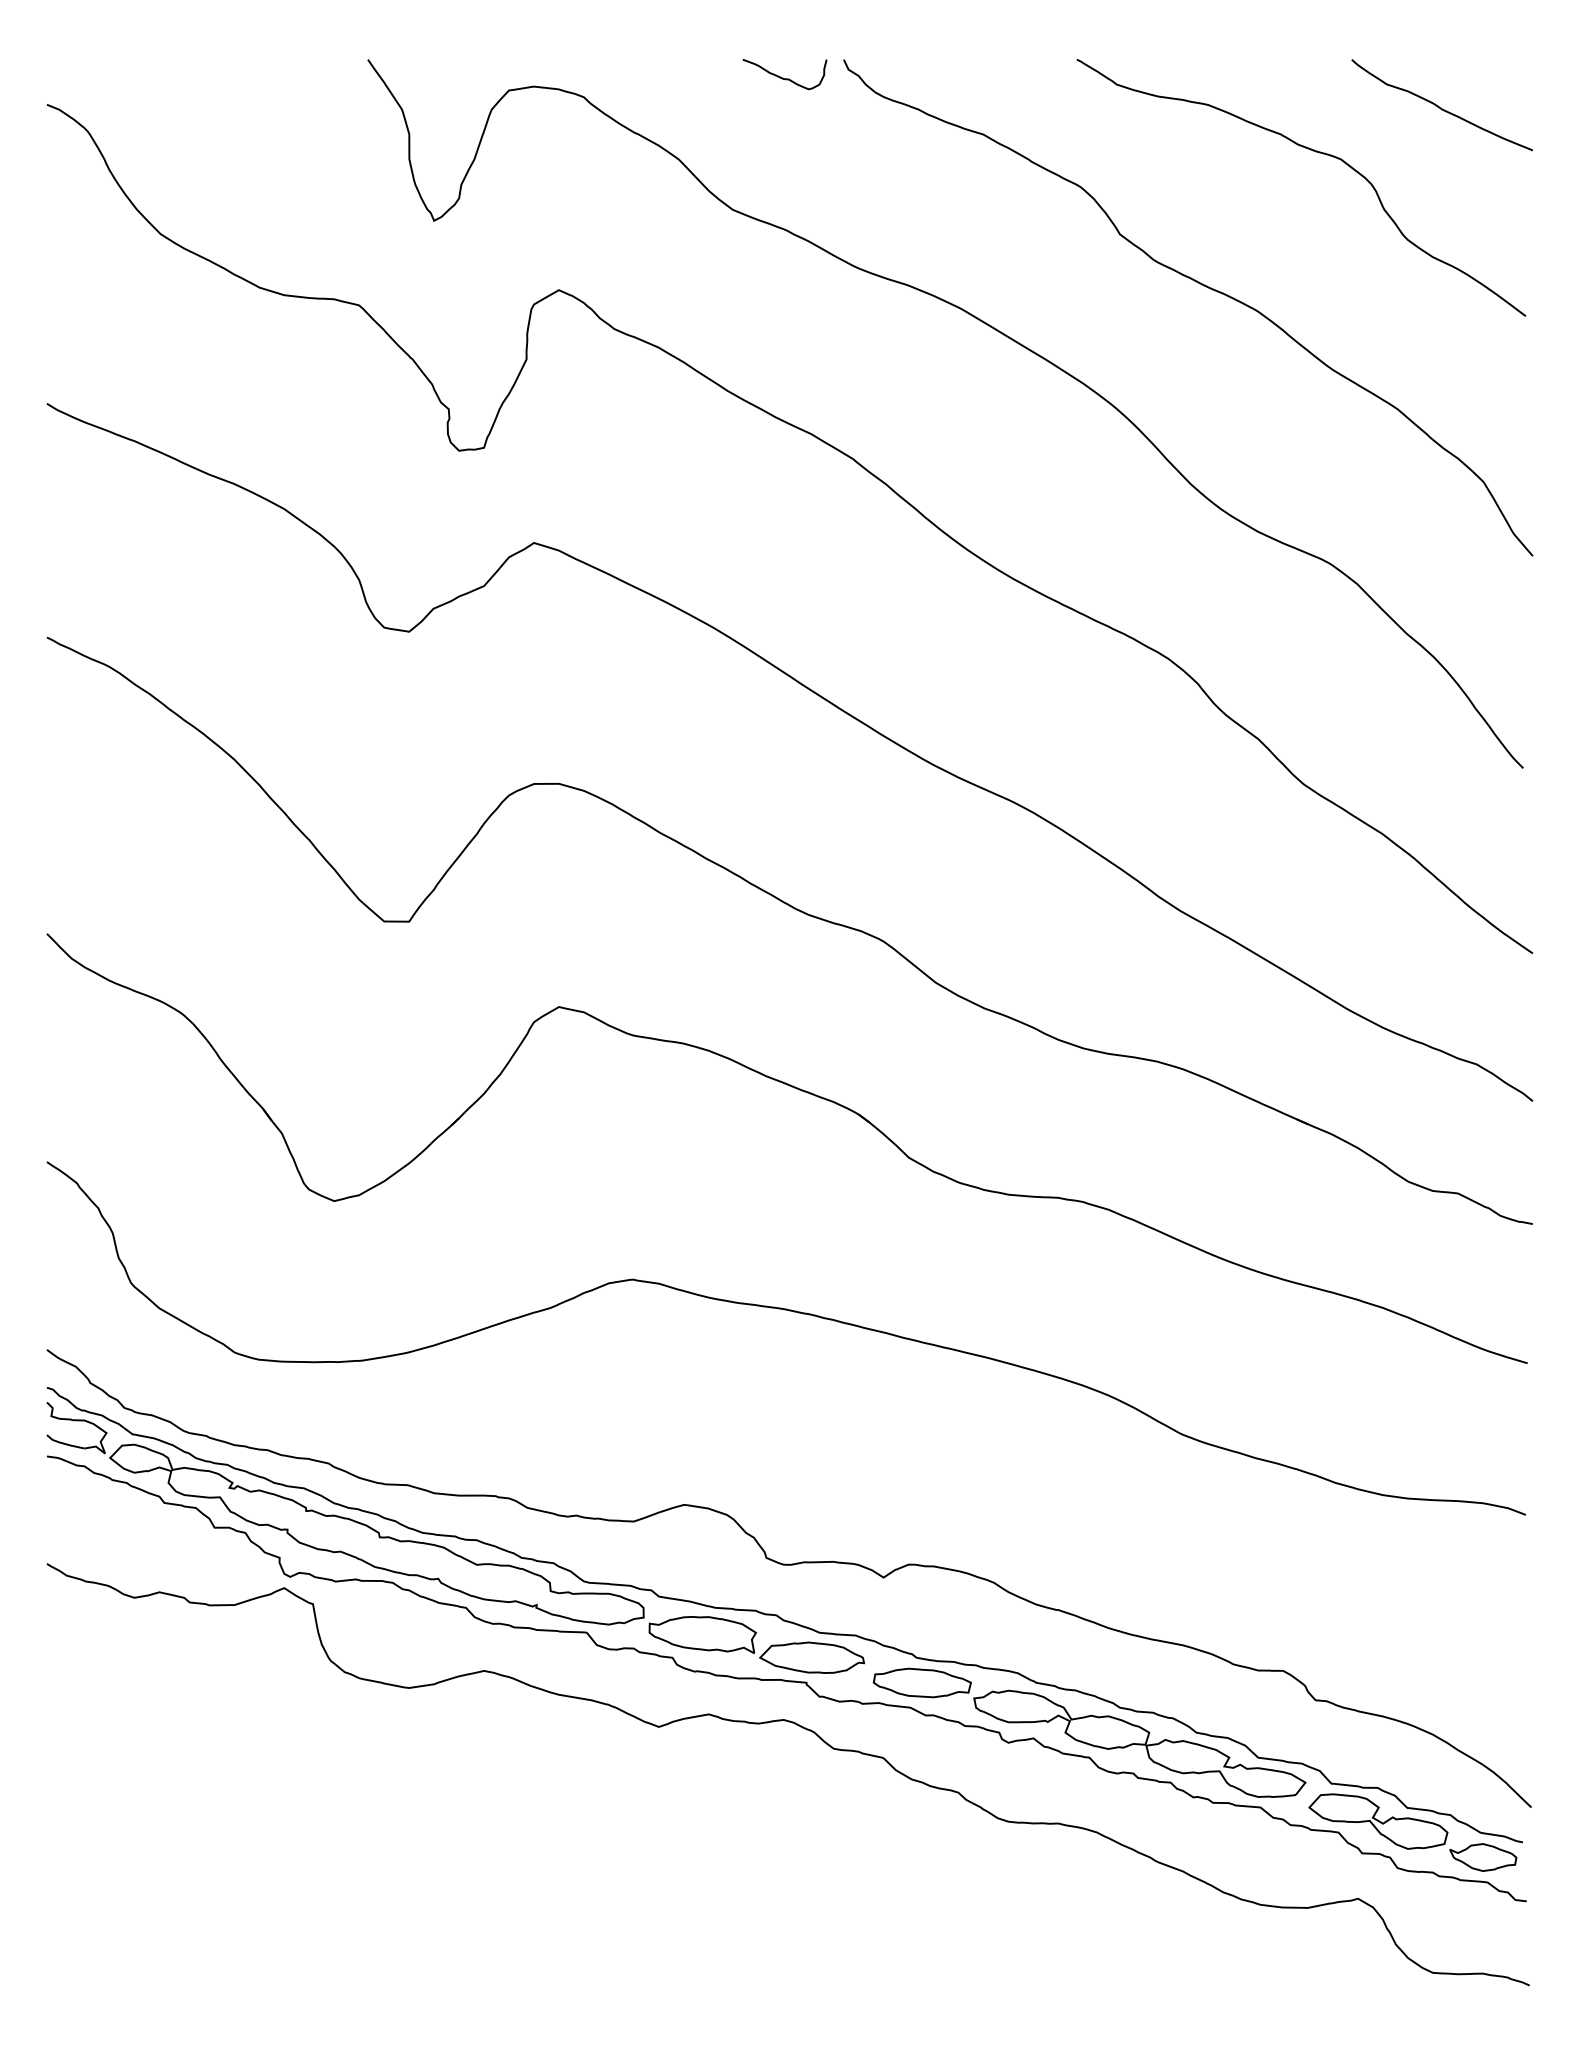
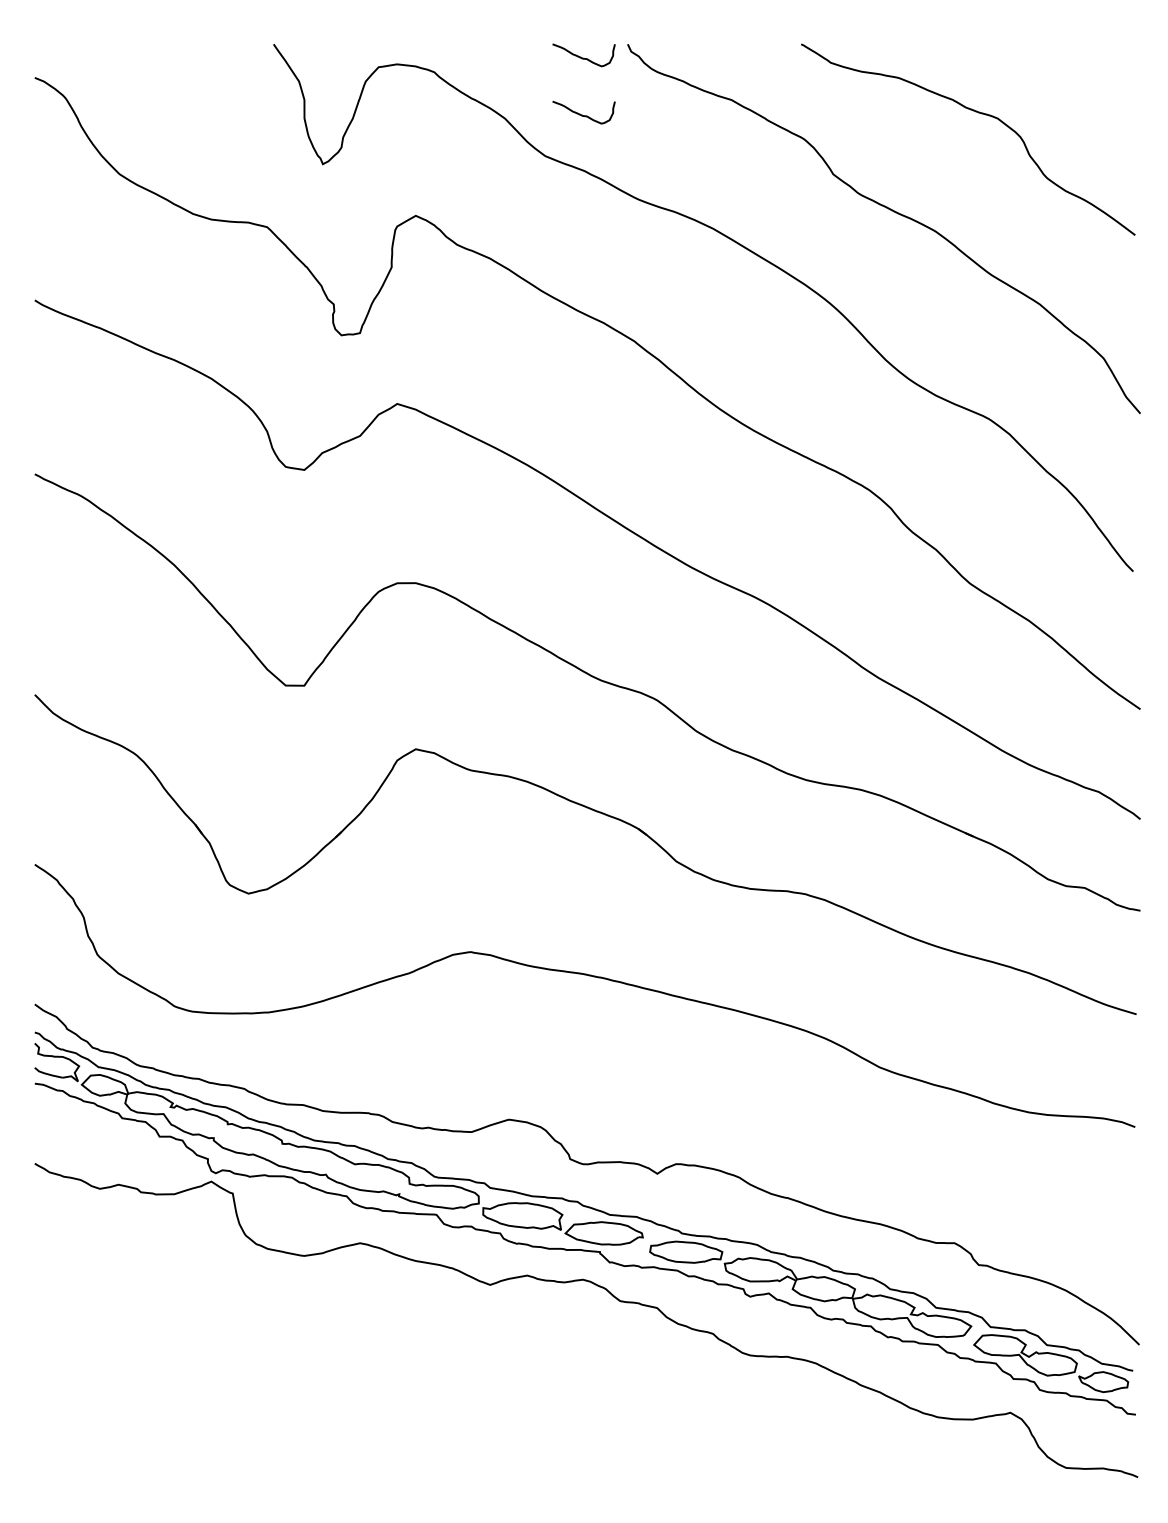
curve: (1441, 107) -> (1072, 79), removed
curve: (783, 154) -> (582, 114), added

